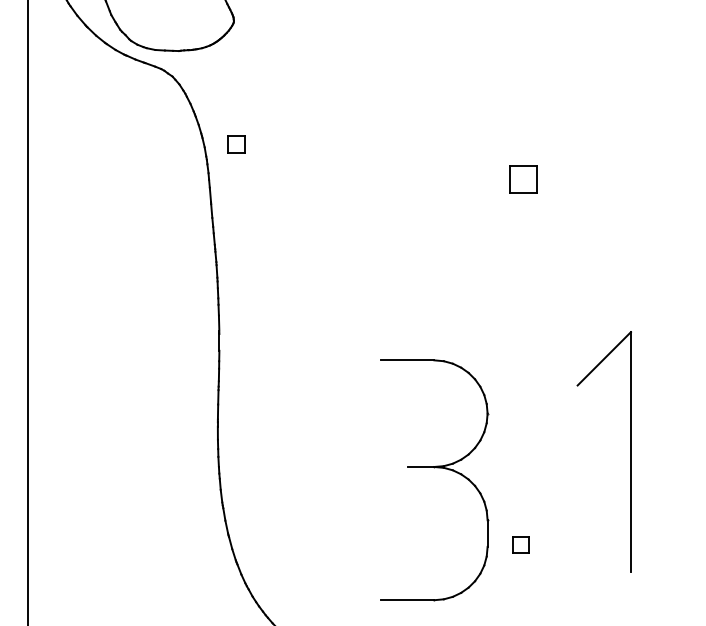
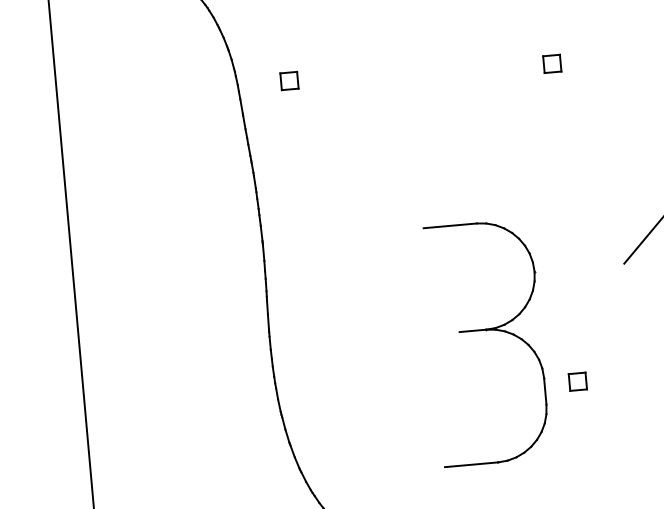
part: (236, 144) -> (289, 80), moved
part: (523, 180) -> (552, 64), size x0.62
part: (434, 468) -> (486, 331), moved
part: (520, 544) -> (577, 381), moved

